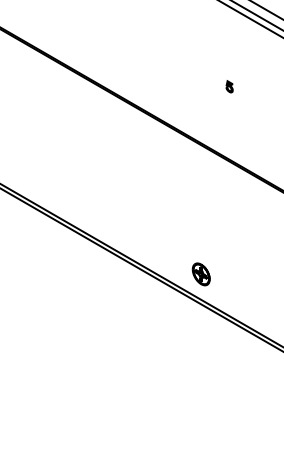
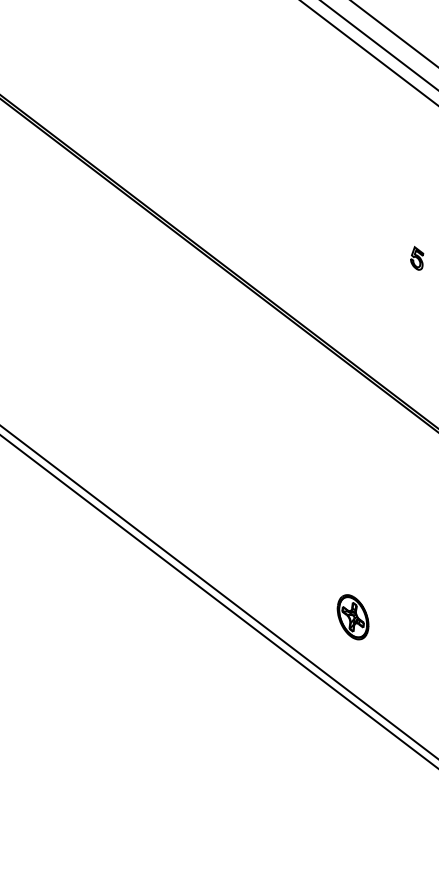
part: (200, 274) -> (351, 617), moved

